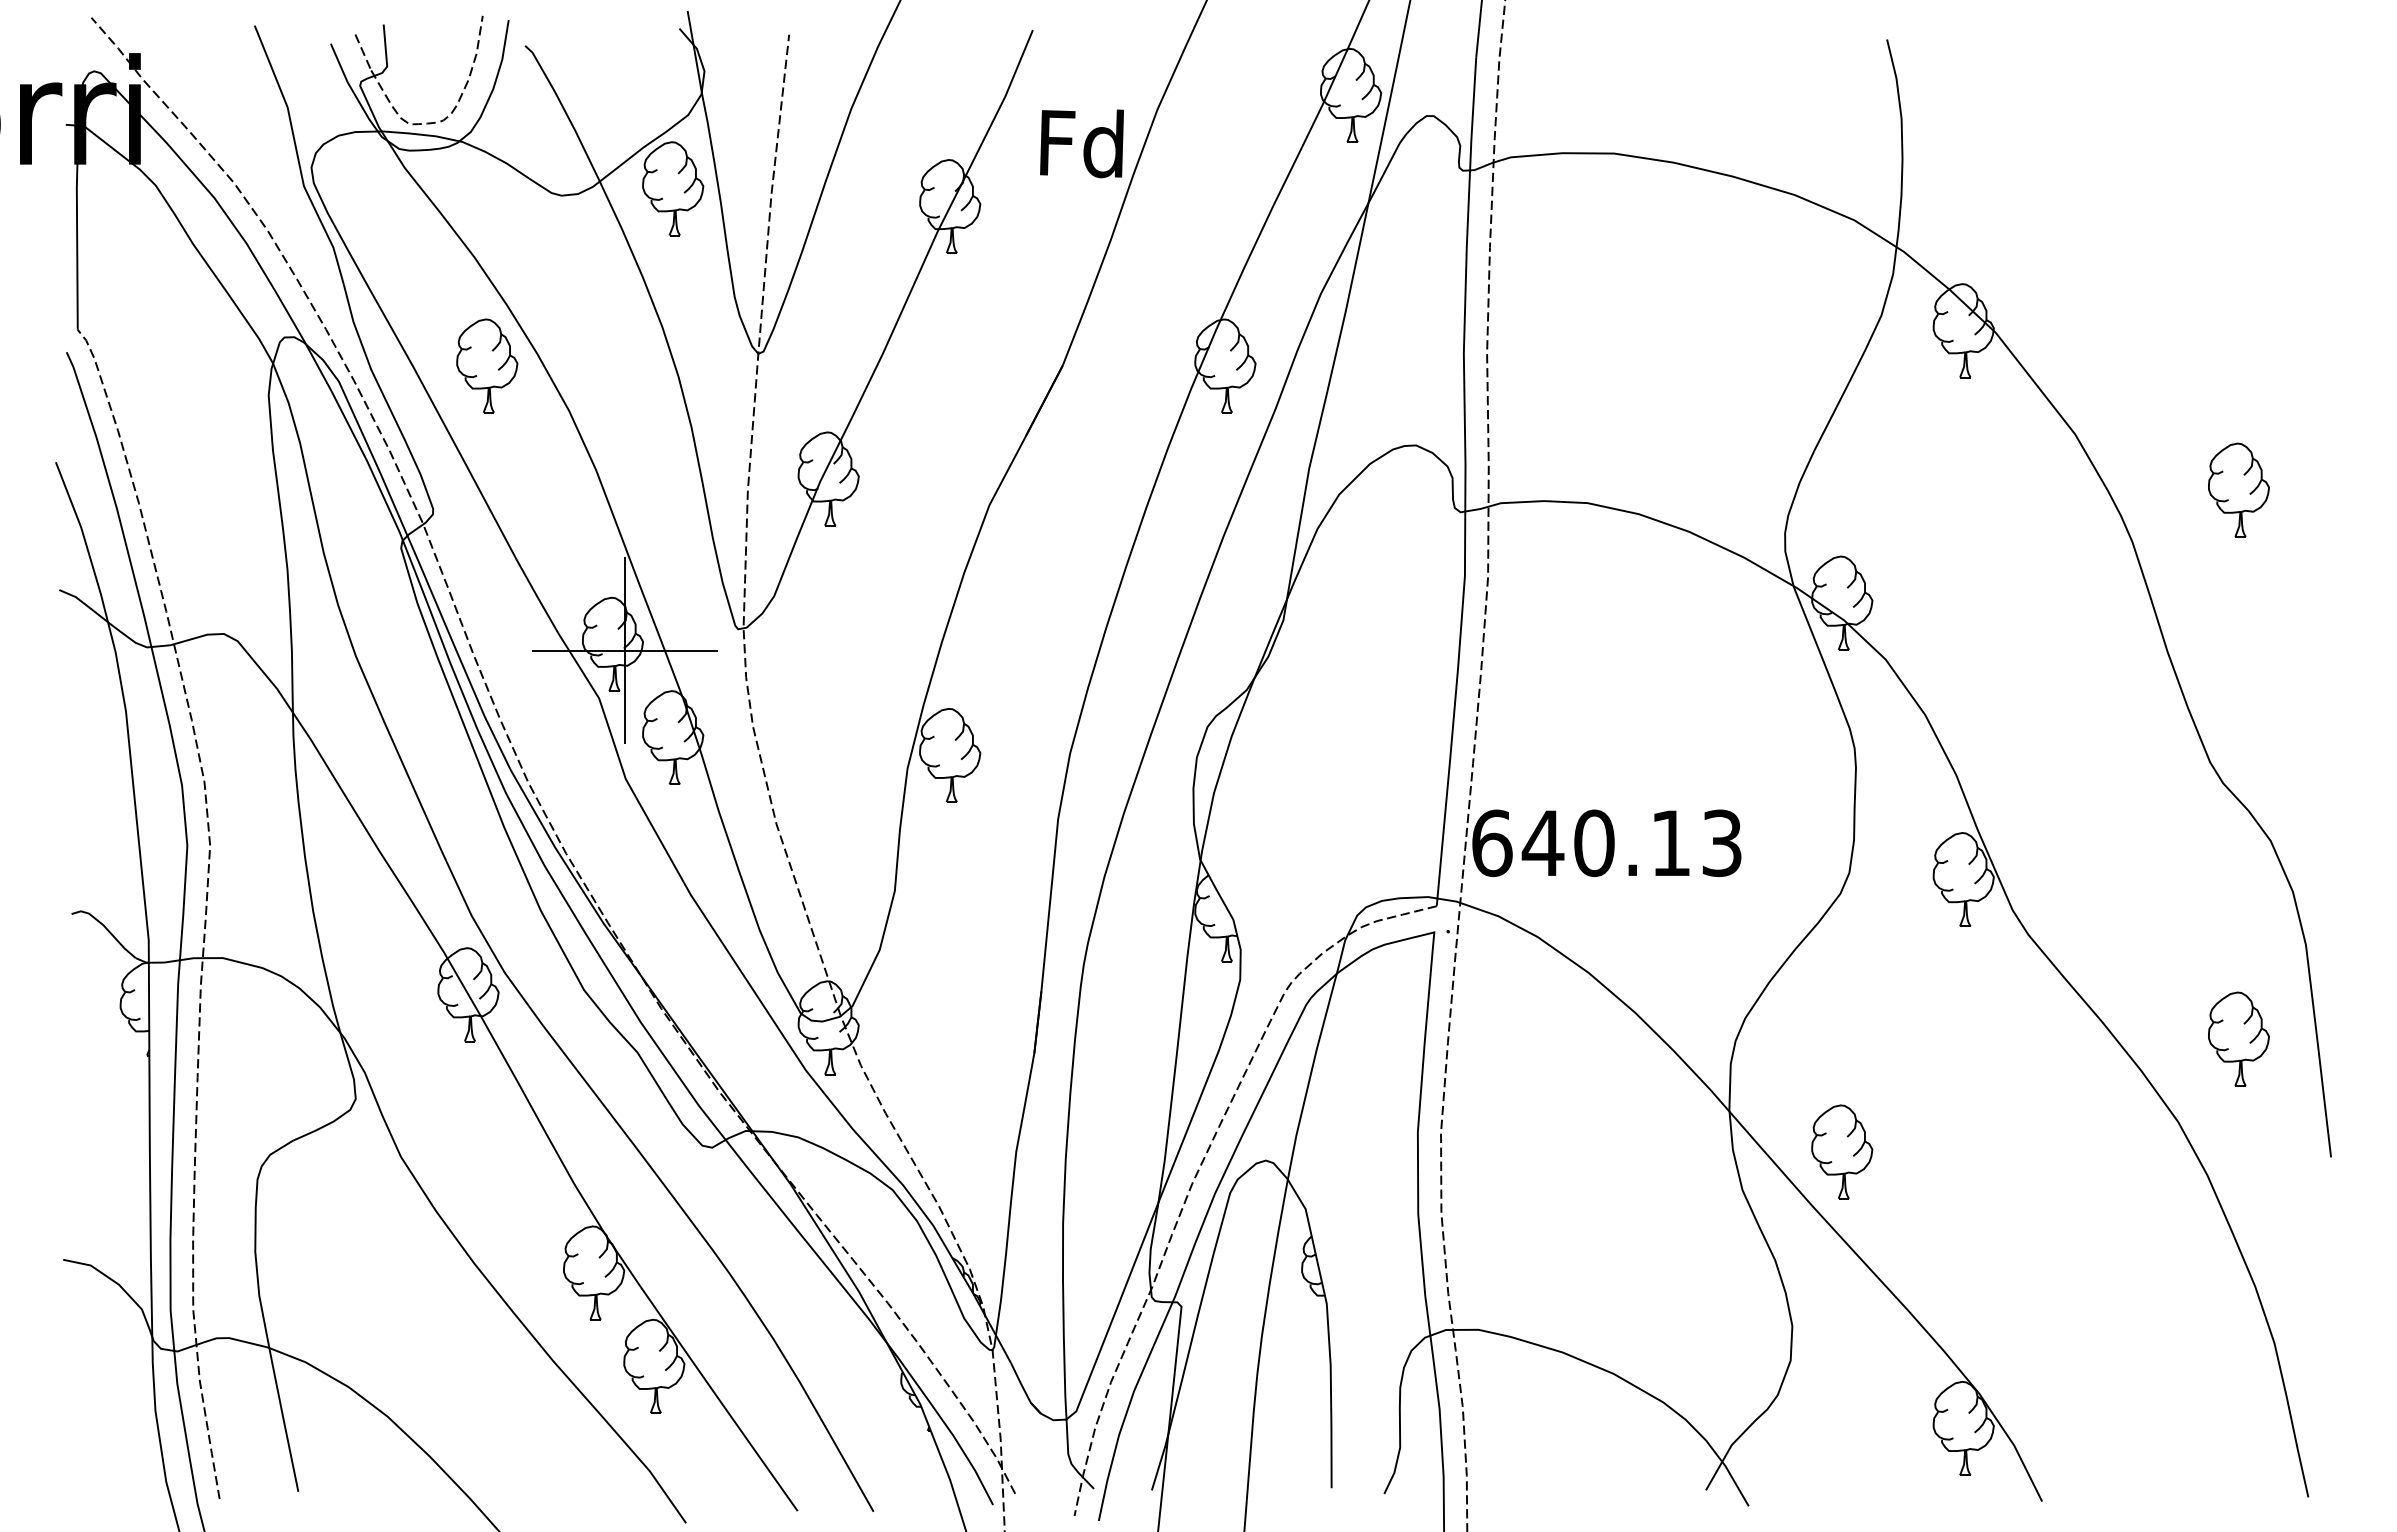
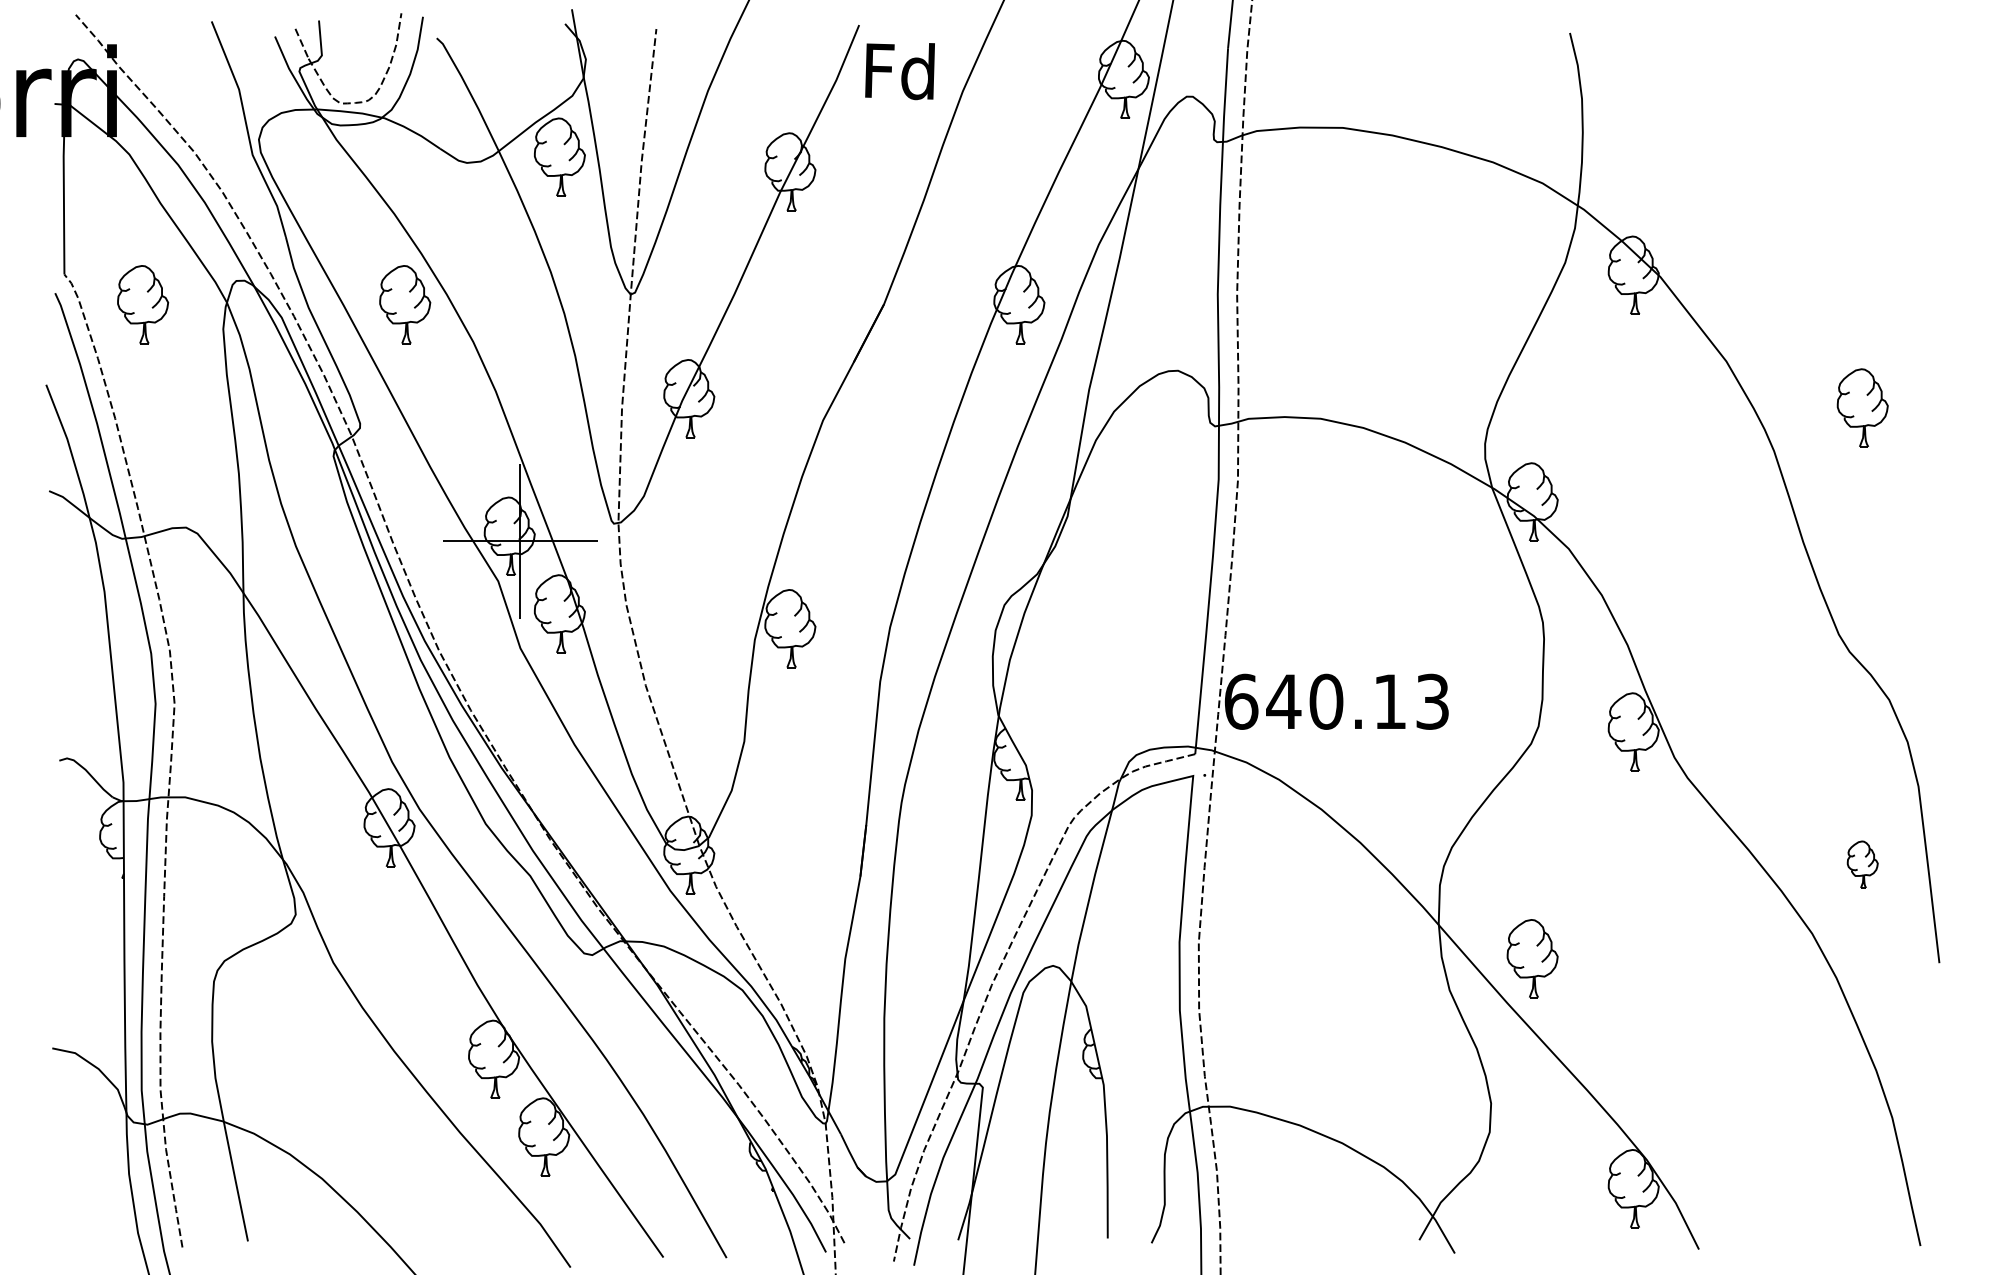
text: (1081, 143) -> (899, 71), moved
part: (172, 365) -> (143, 304), added
part: (2238, 1038) -> (1862, 864), size x0.6

